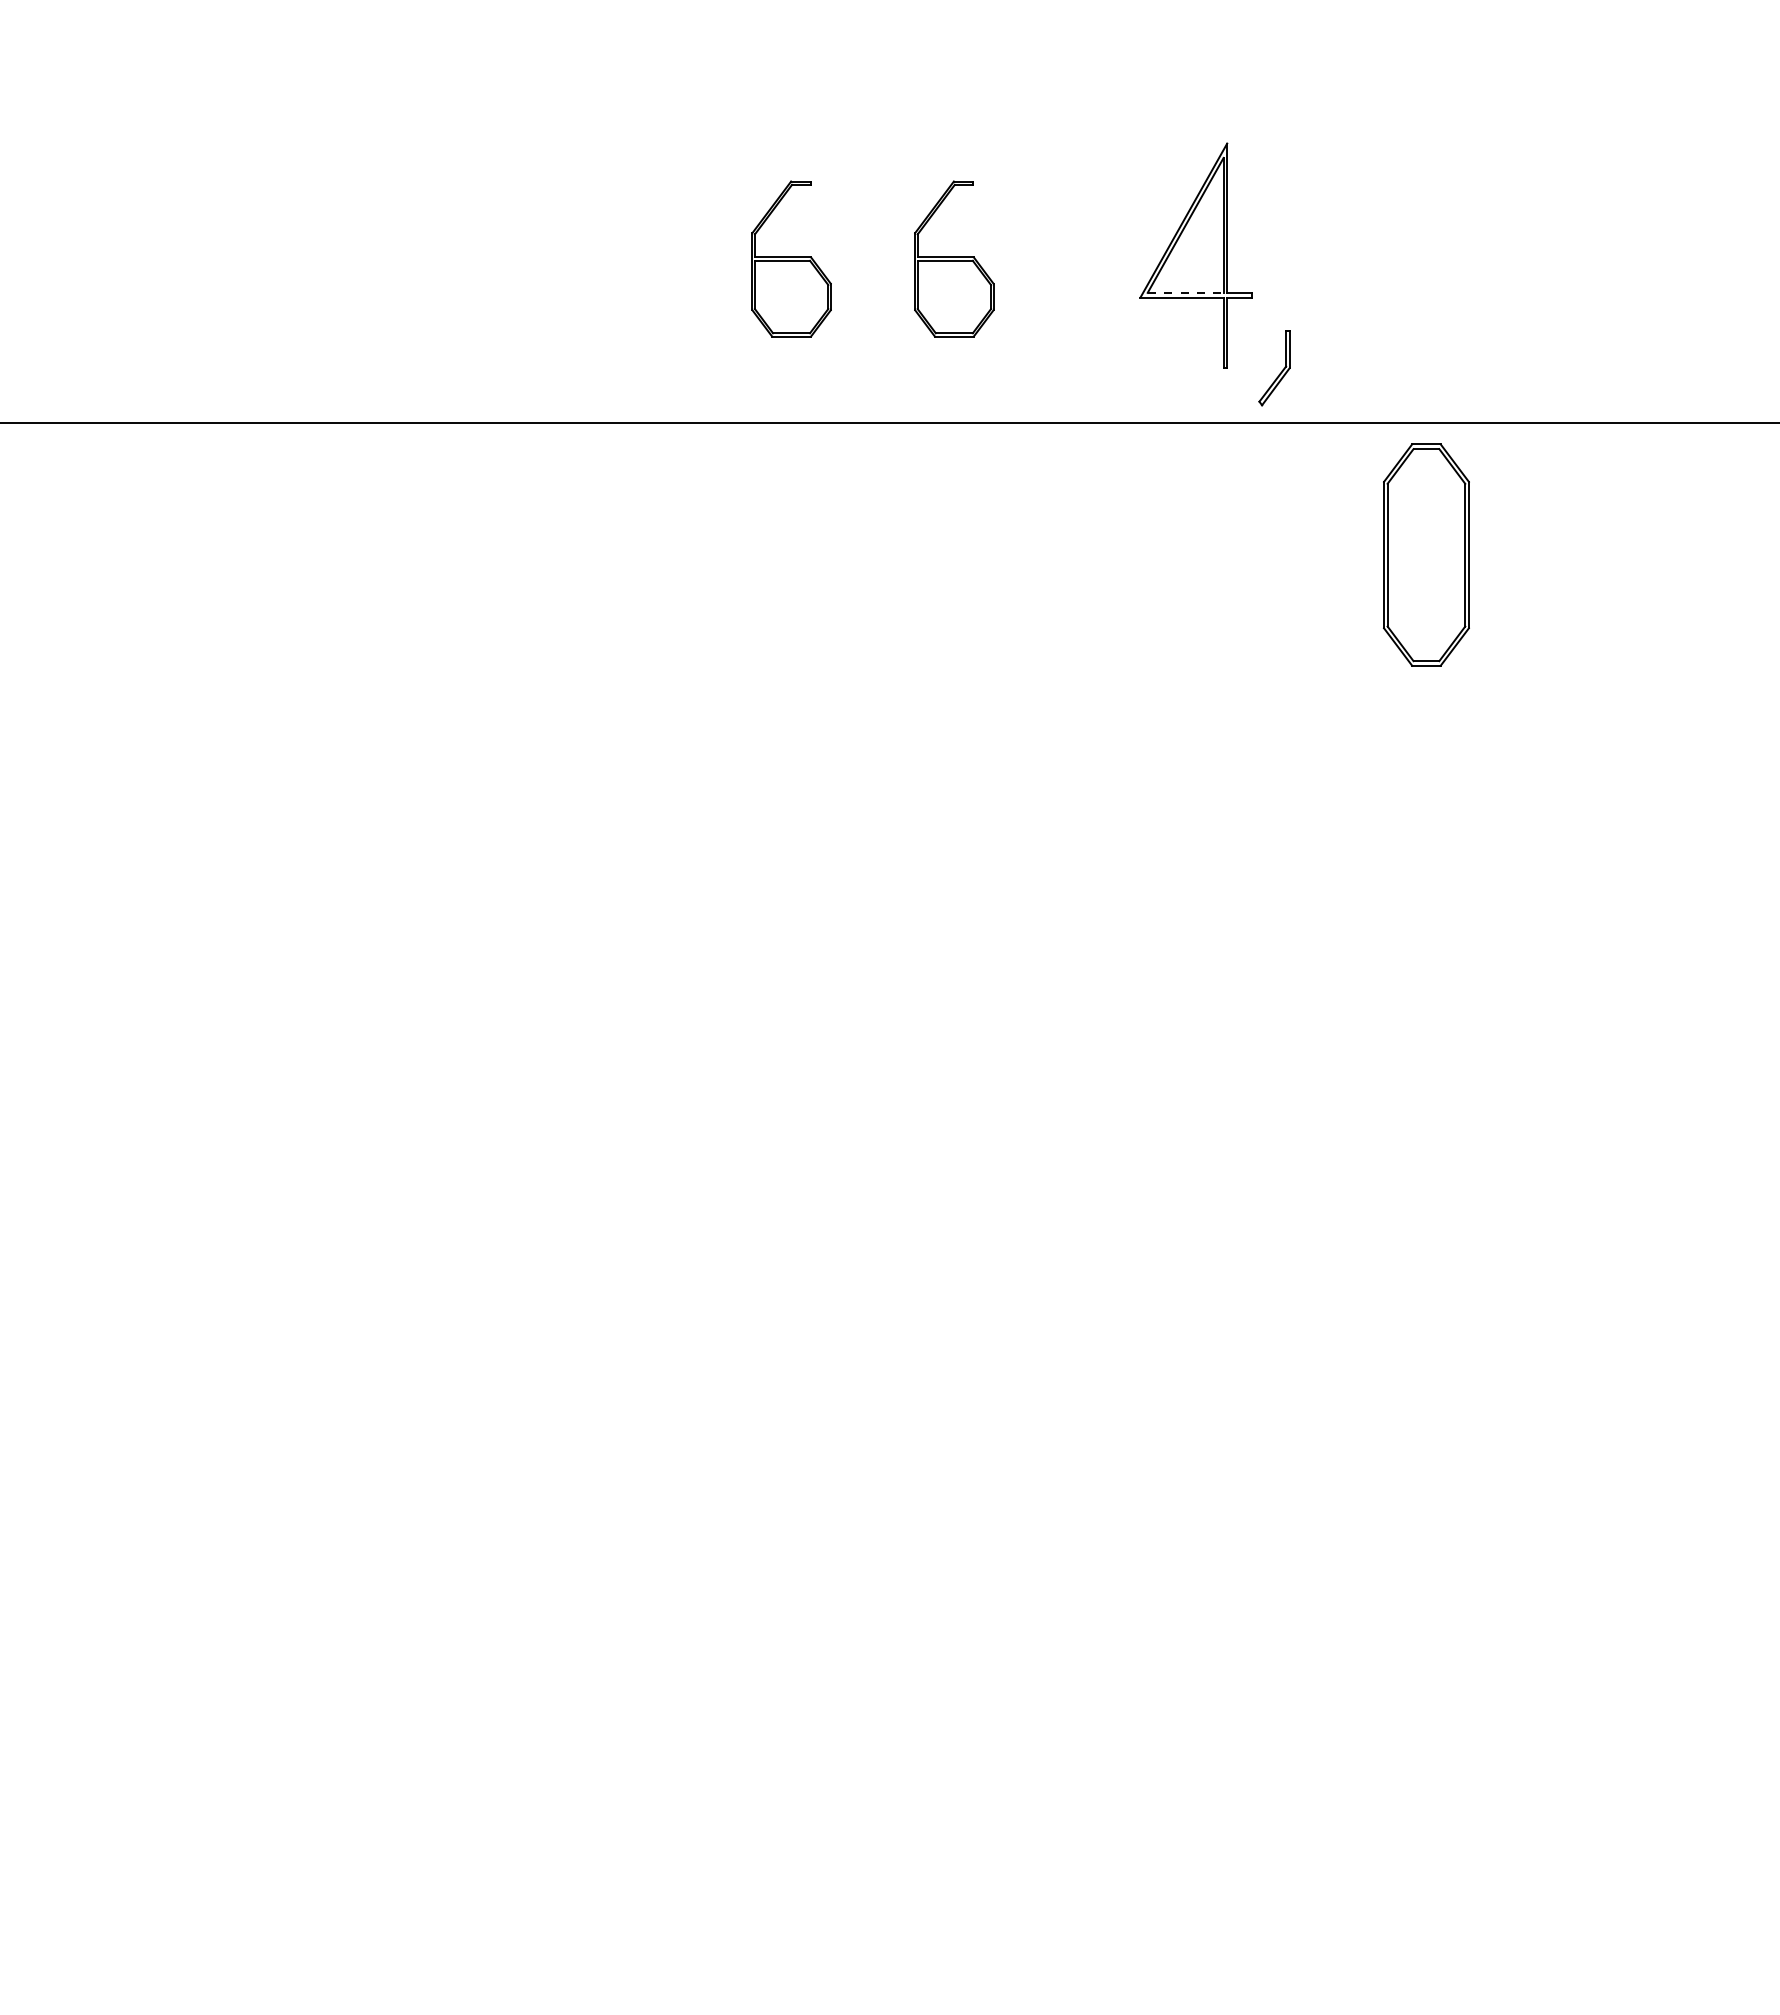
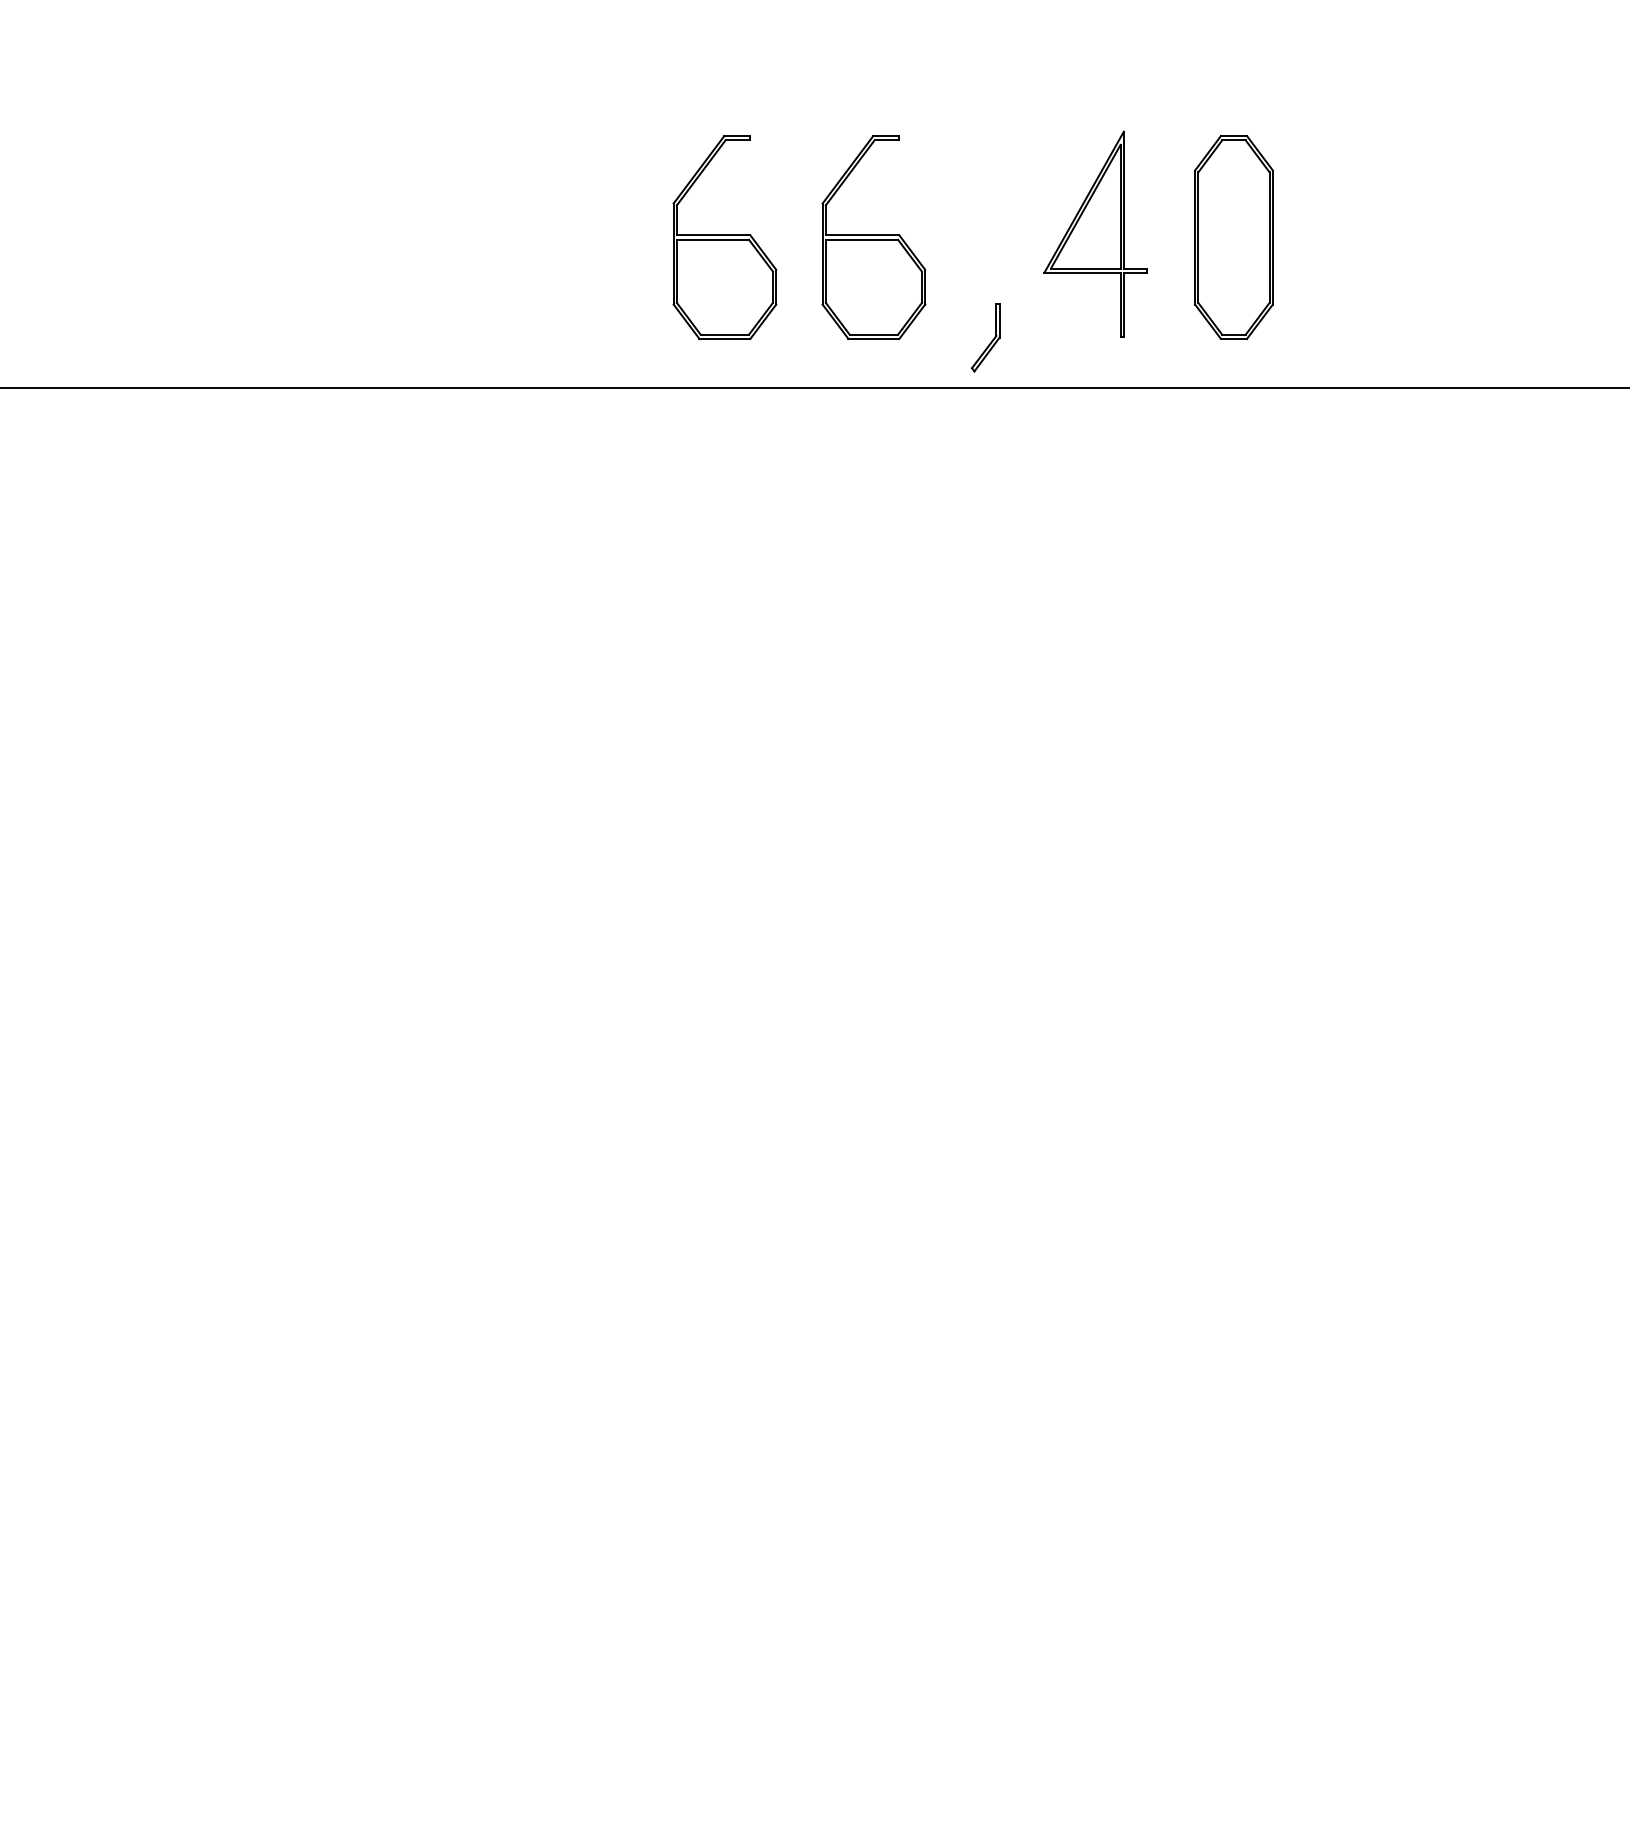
part: (791, 258) -> (724, 236), size x1.43
part: (954, 258) -> (874, 236), size x1.43
line: (1185, 292) -> (1085, 268), dashed -> solid
part: (1279, 373) -> (990, 342), moved
part: (1426, 554) -> (1234, 236), moved

